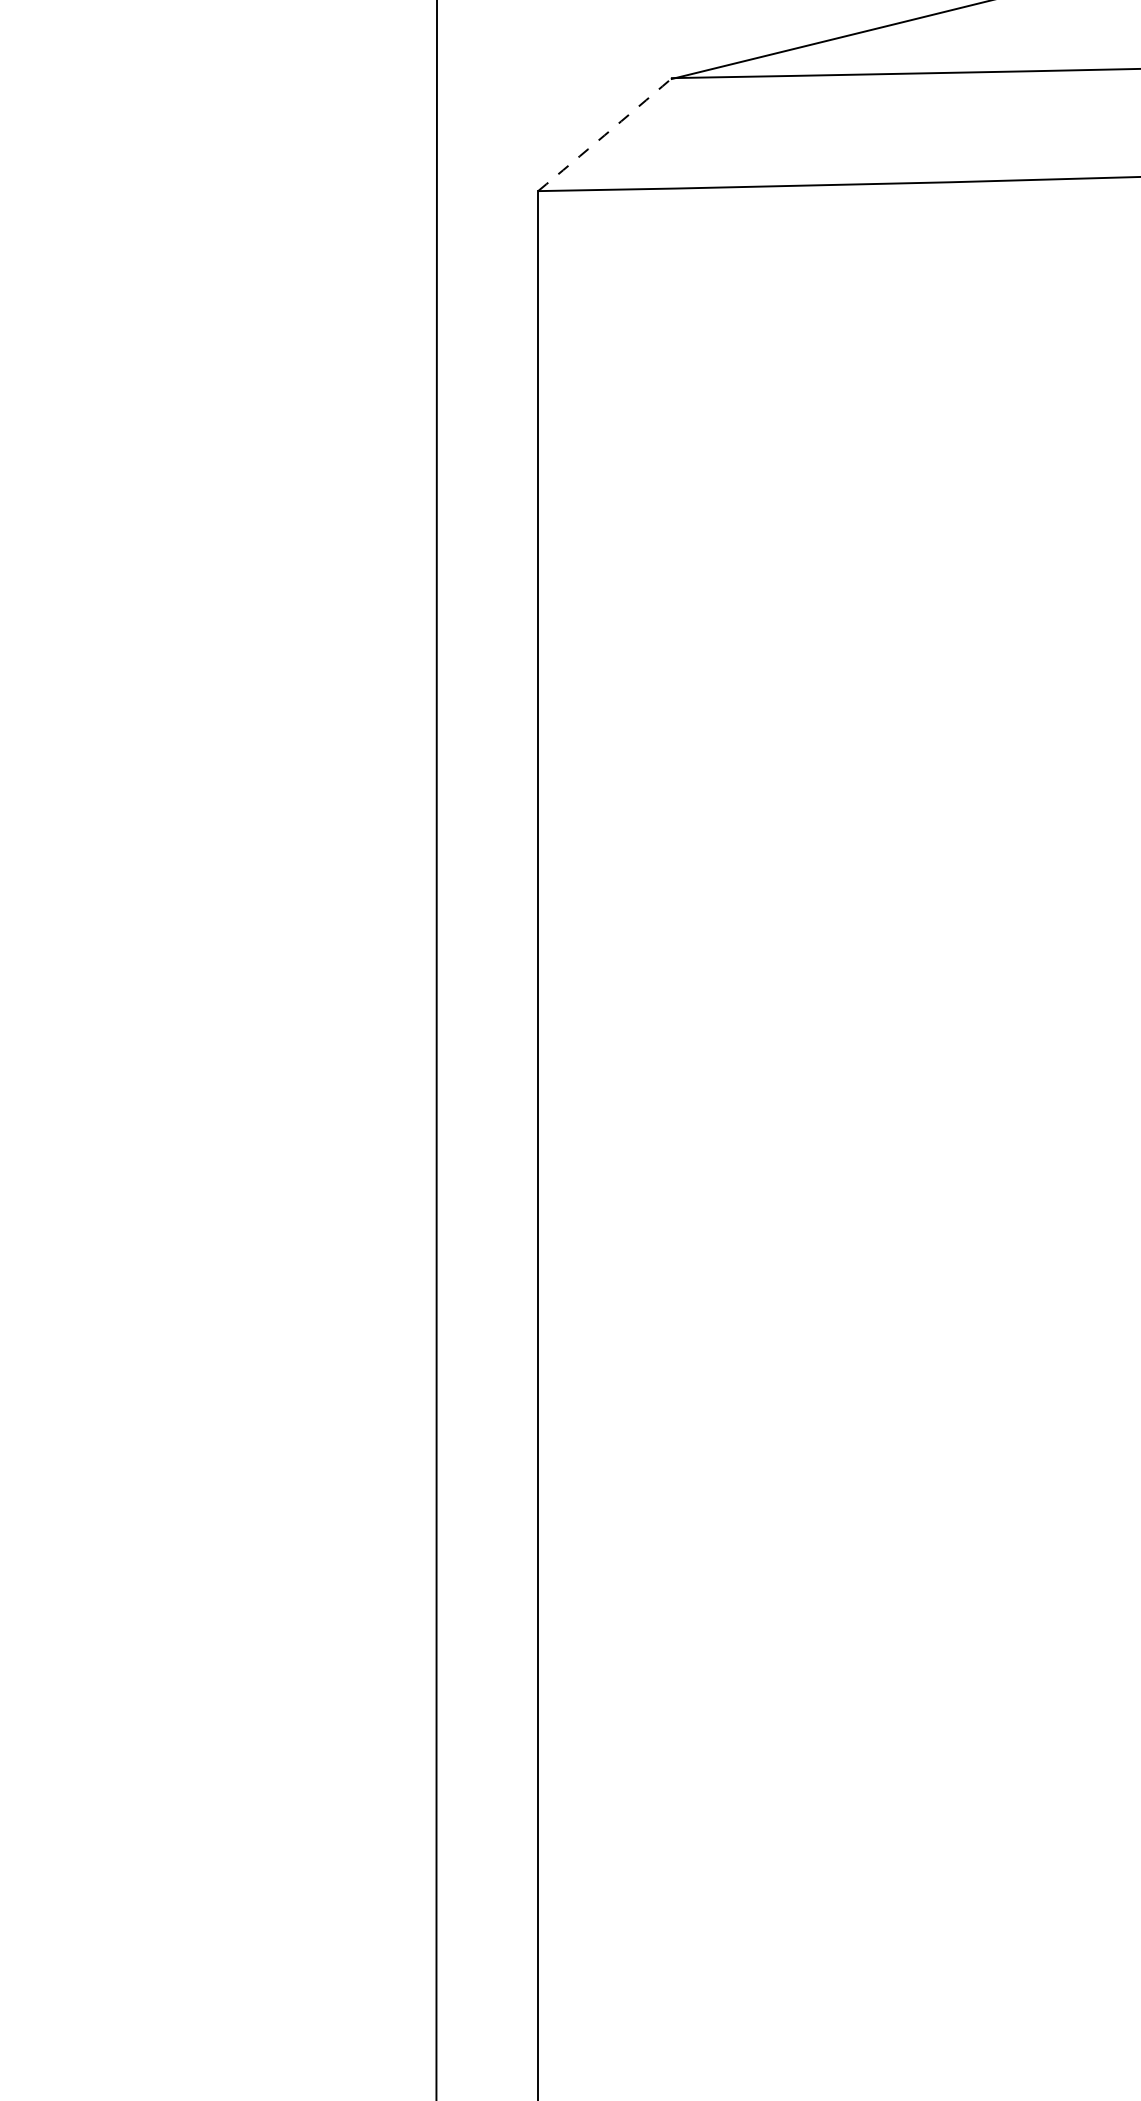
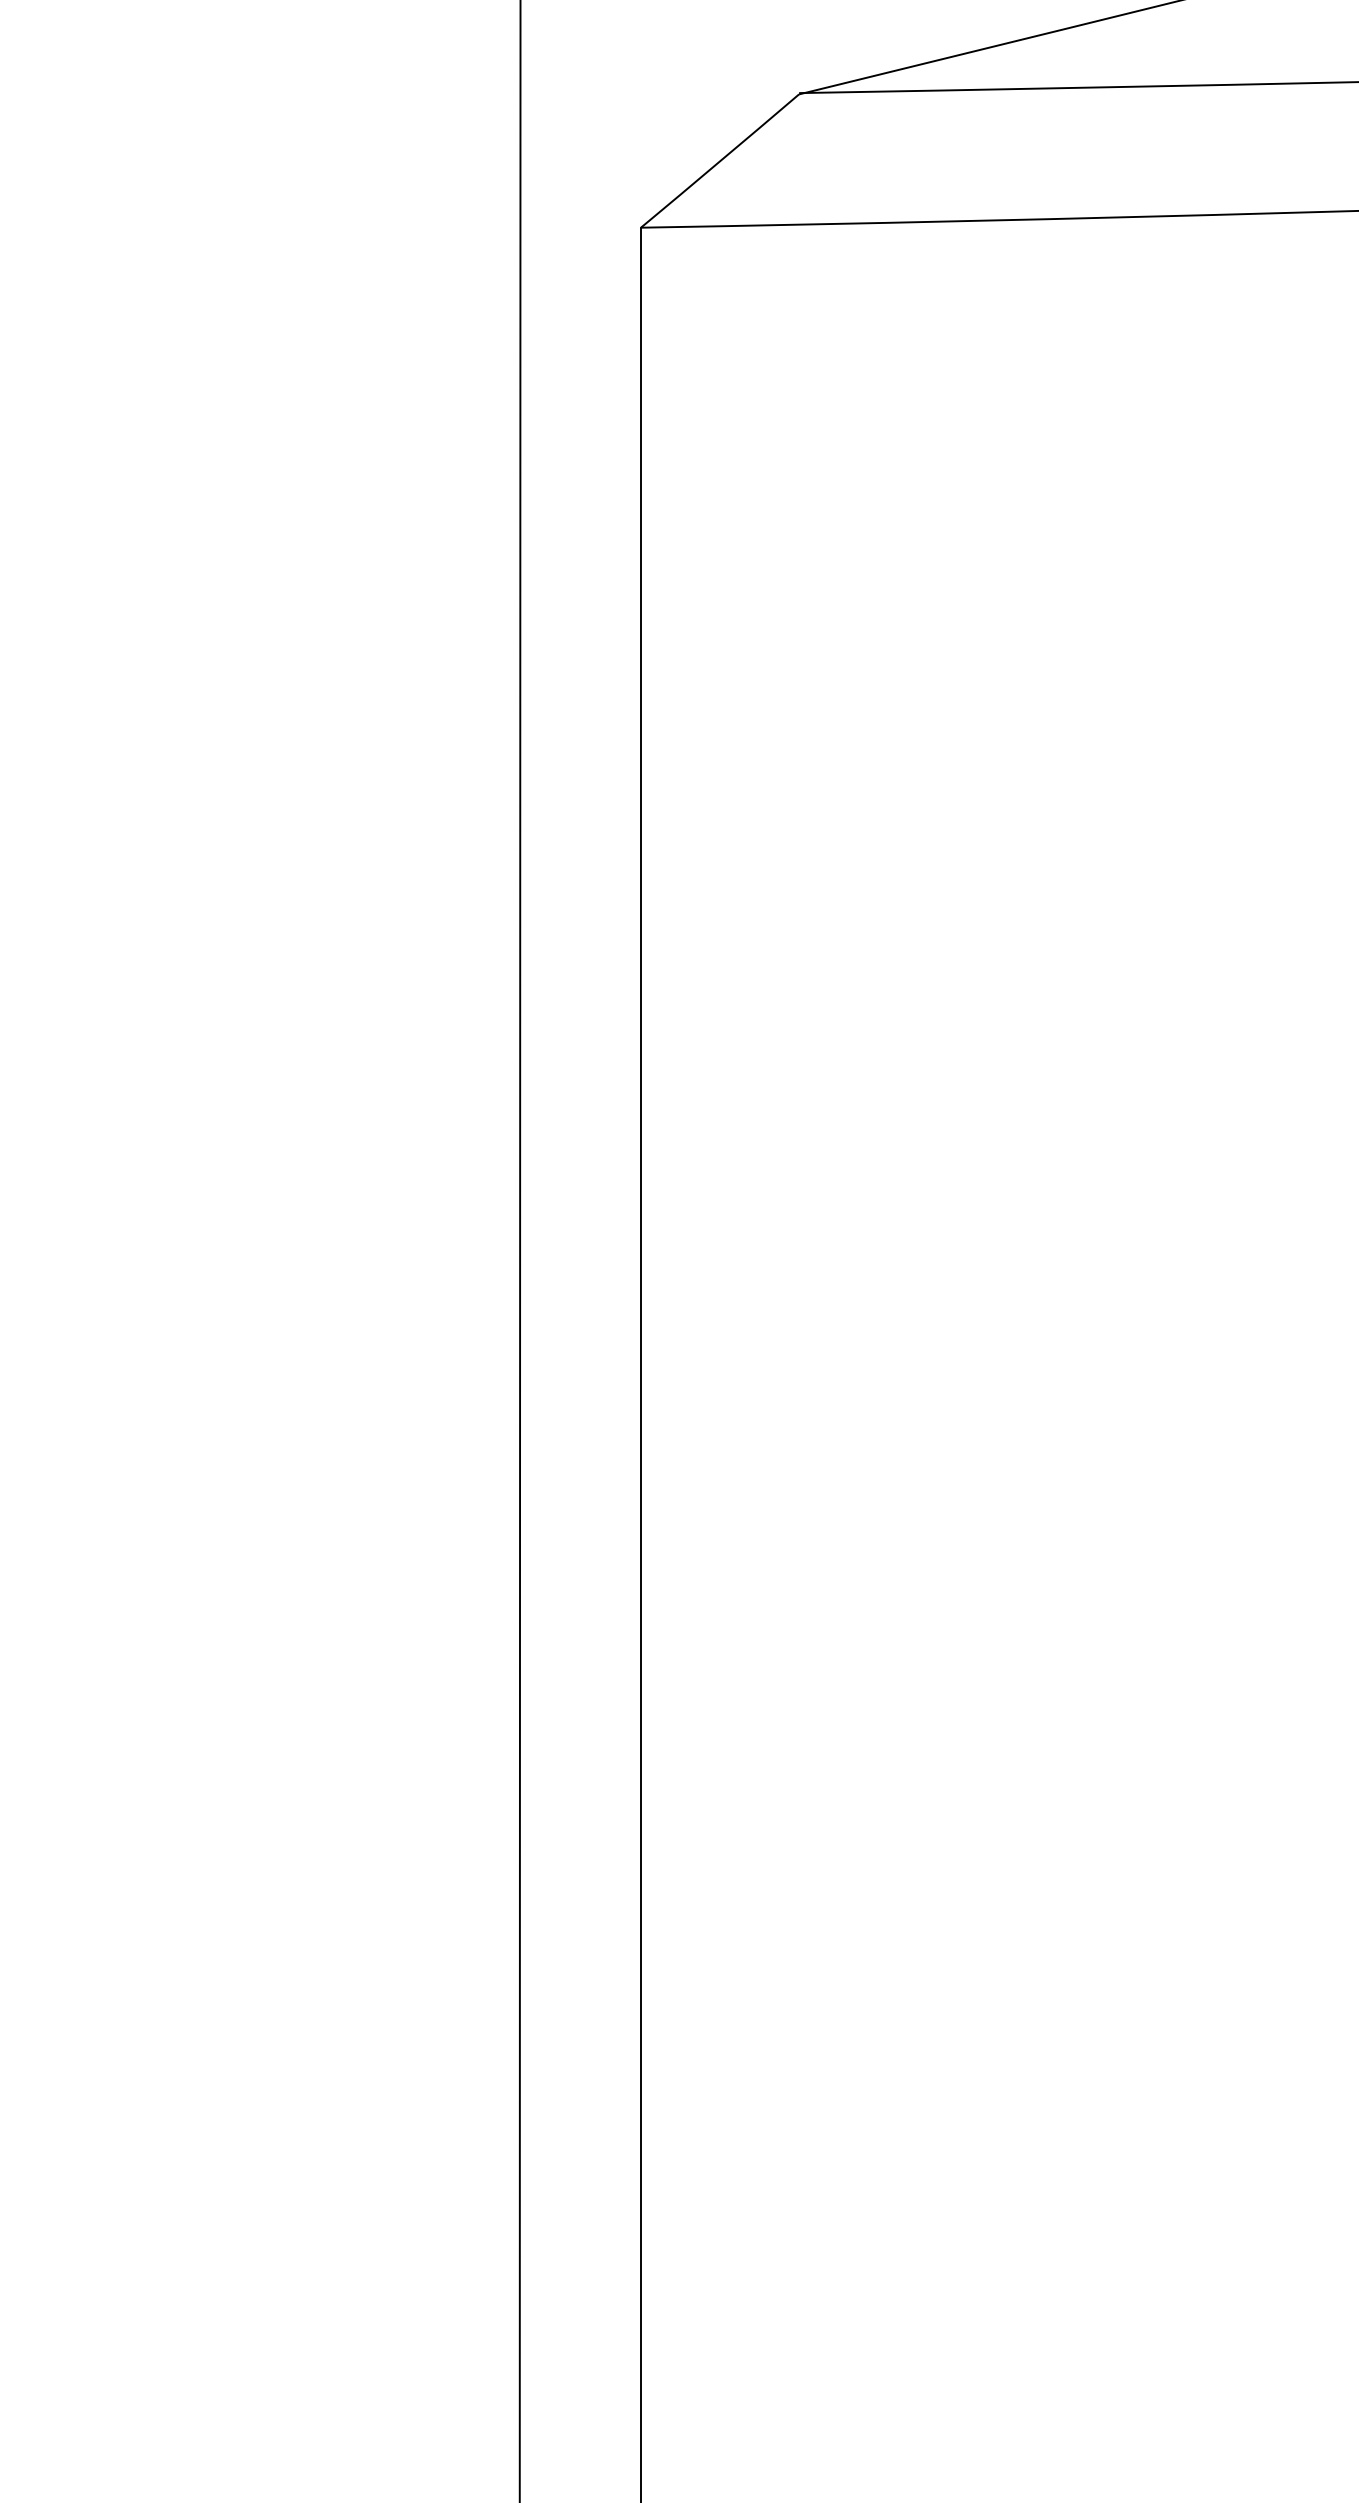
arc: (604, 135) -> (720, 161), dashed -> solid

